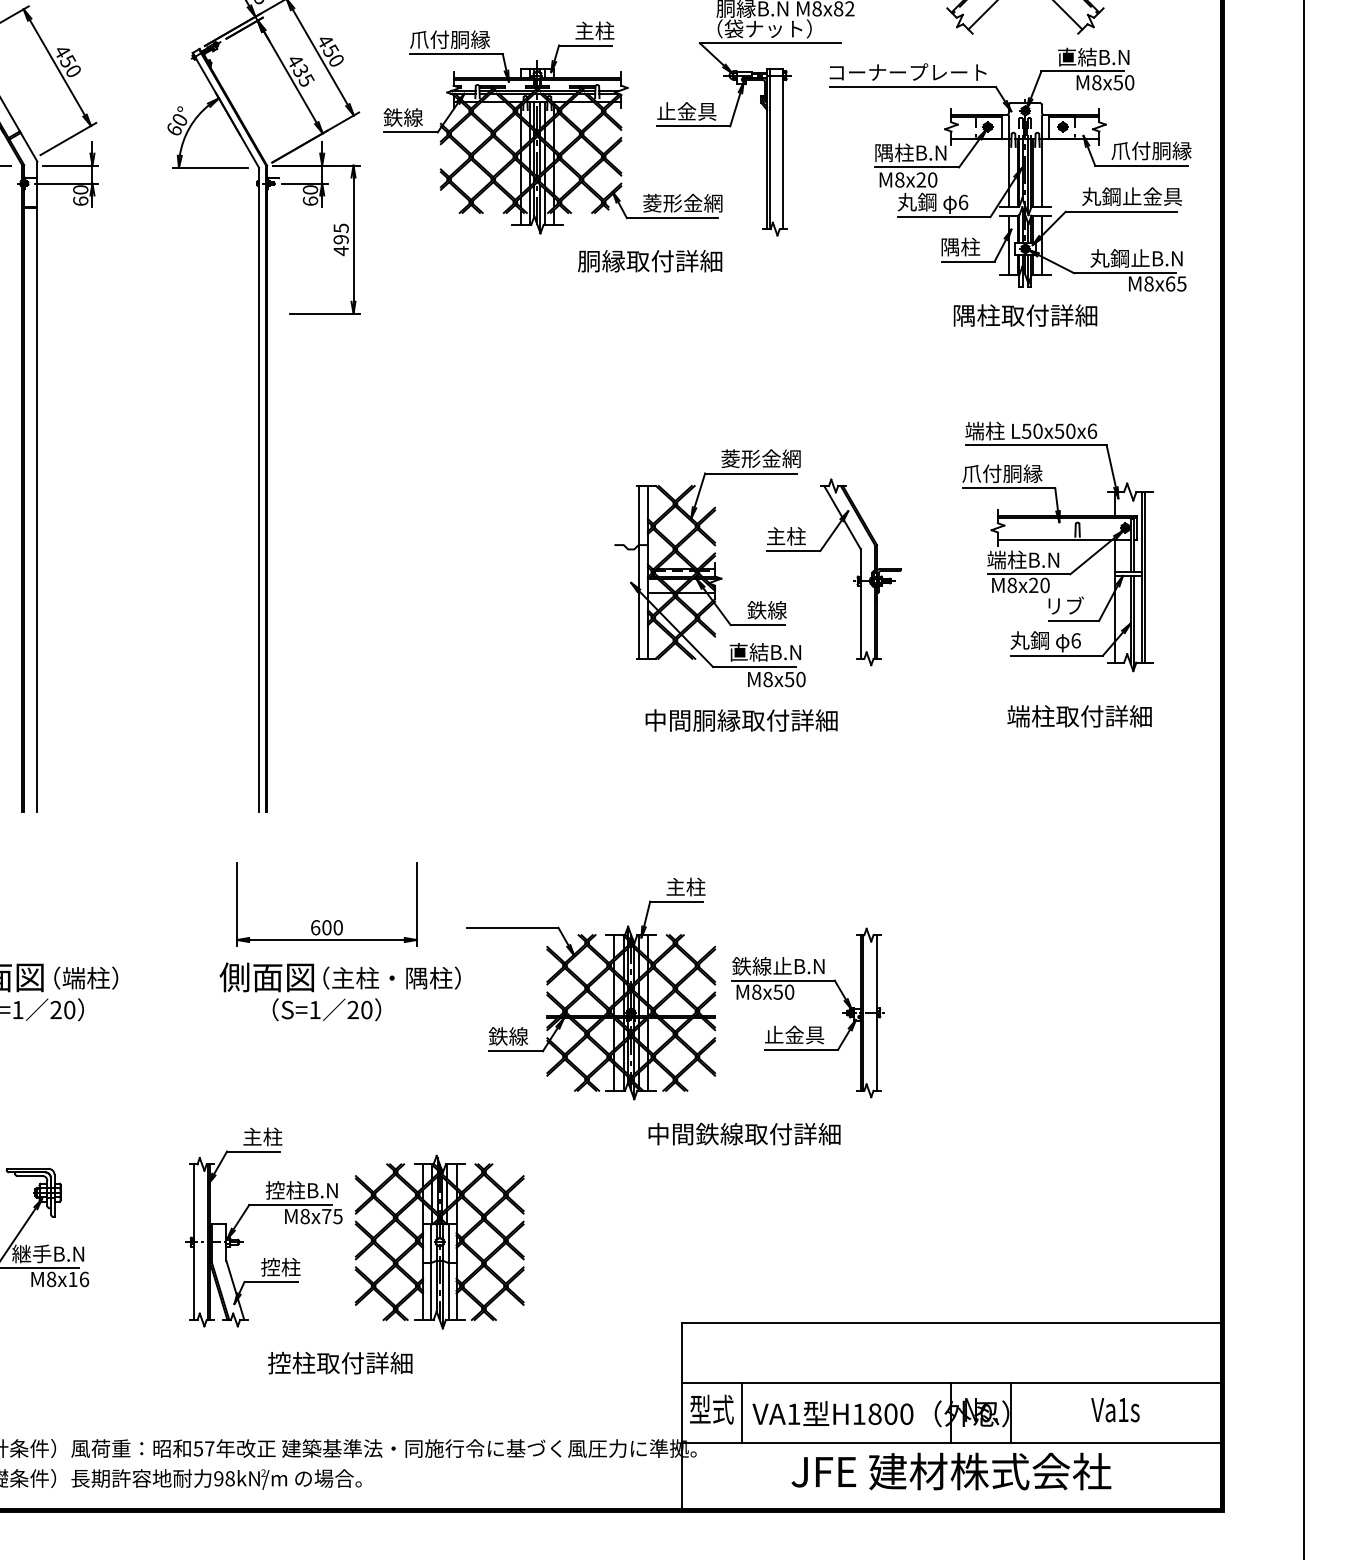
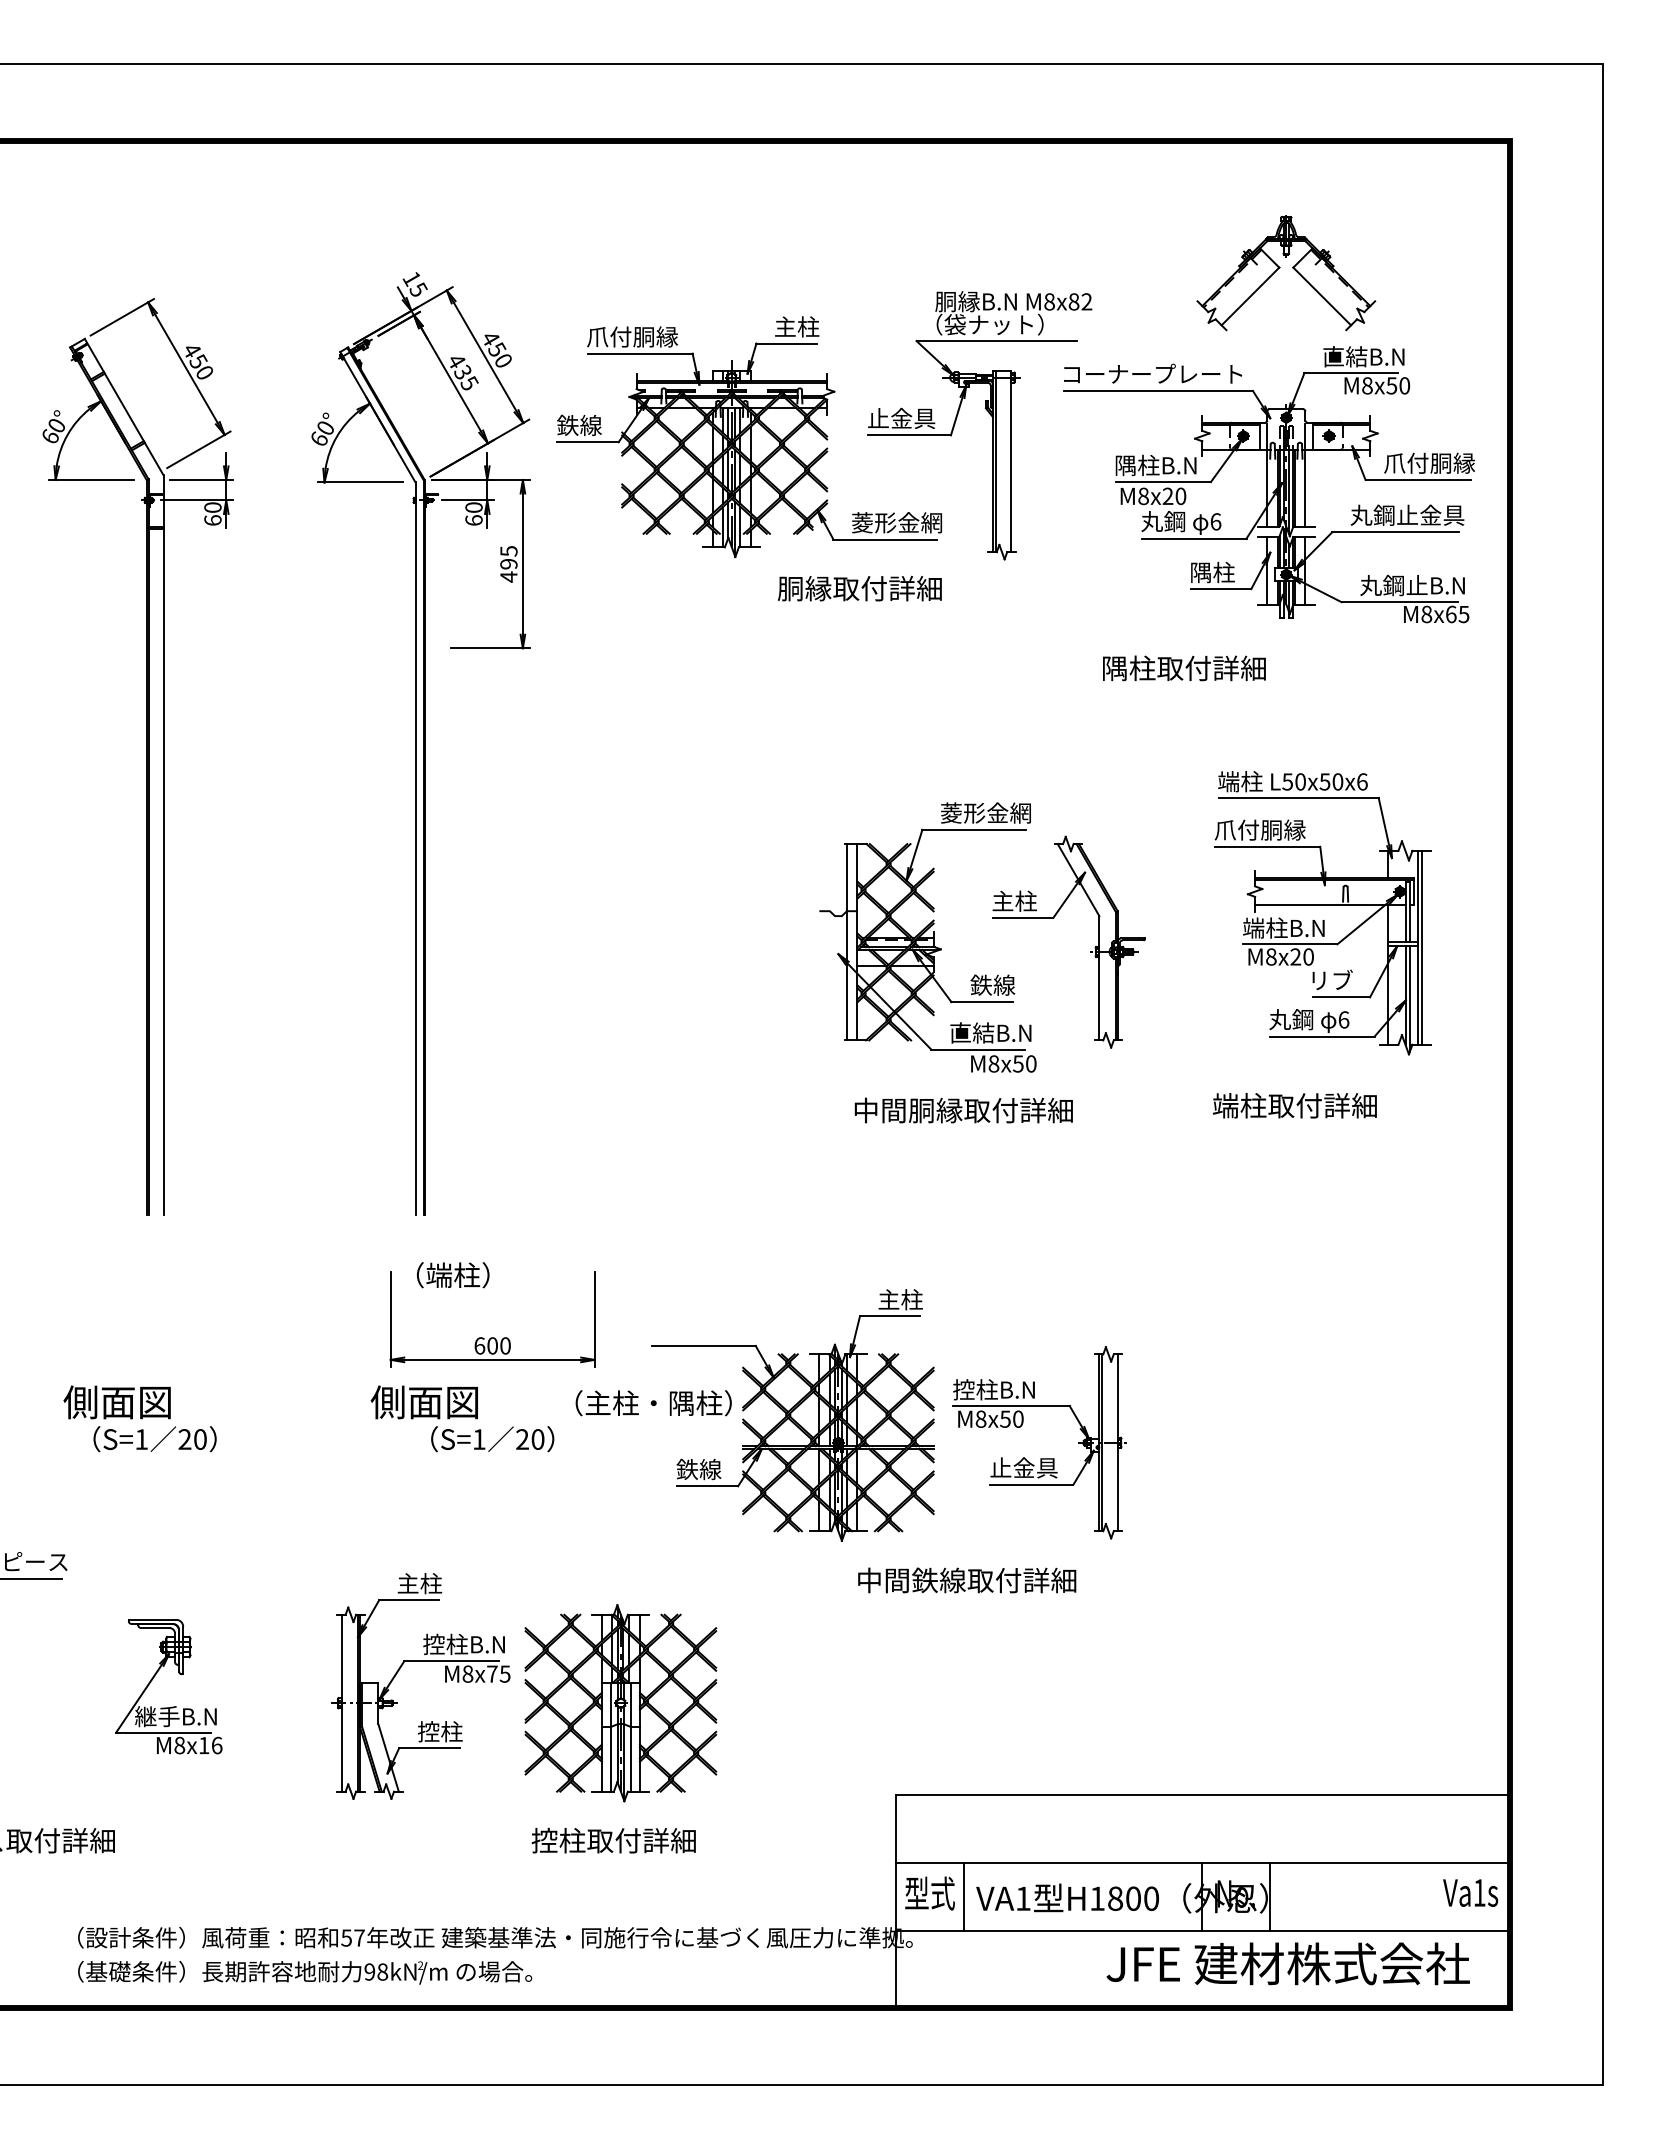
text: (1025, 315) -> (1184, 668), moved
text: (1079, 716) -> (1294, 1105), moved
text: (778, 966) -> (1005, 1389), 鉄線止B.N -> 控柱B.N
text: (86, 978) -> (453, 1275), moved
text: (391, 978) -> (653, 1403), moved
text: (339, 1362) -> (613, 1840), moved
text: (1115, 1409) -> (1470, 1892), moved
text: (950, 1471) -> (1287, 1963), moved

